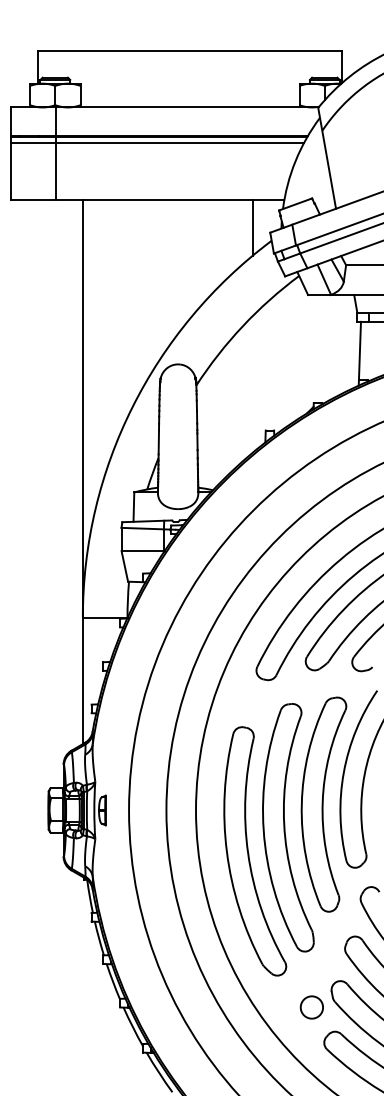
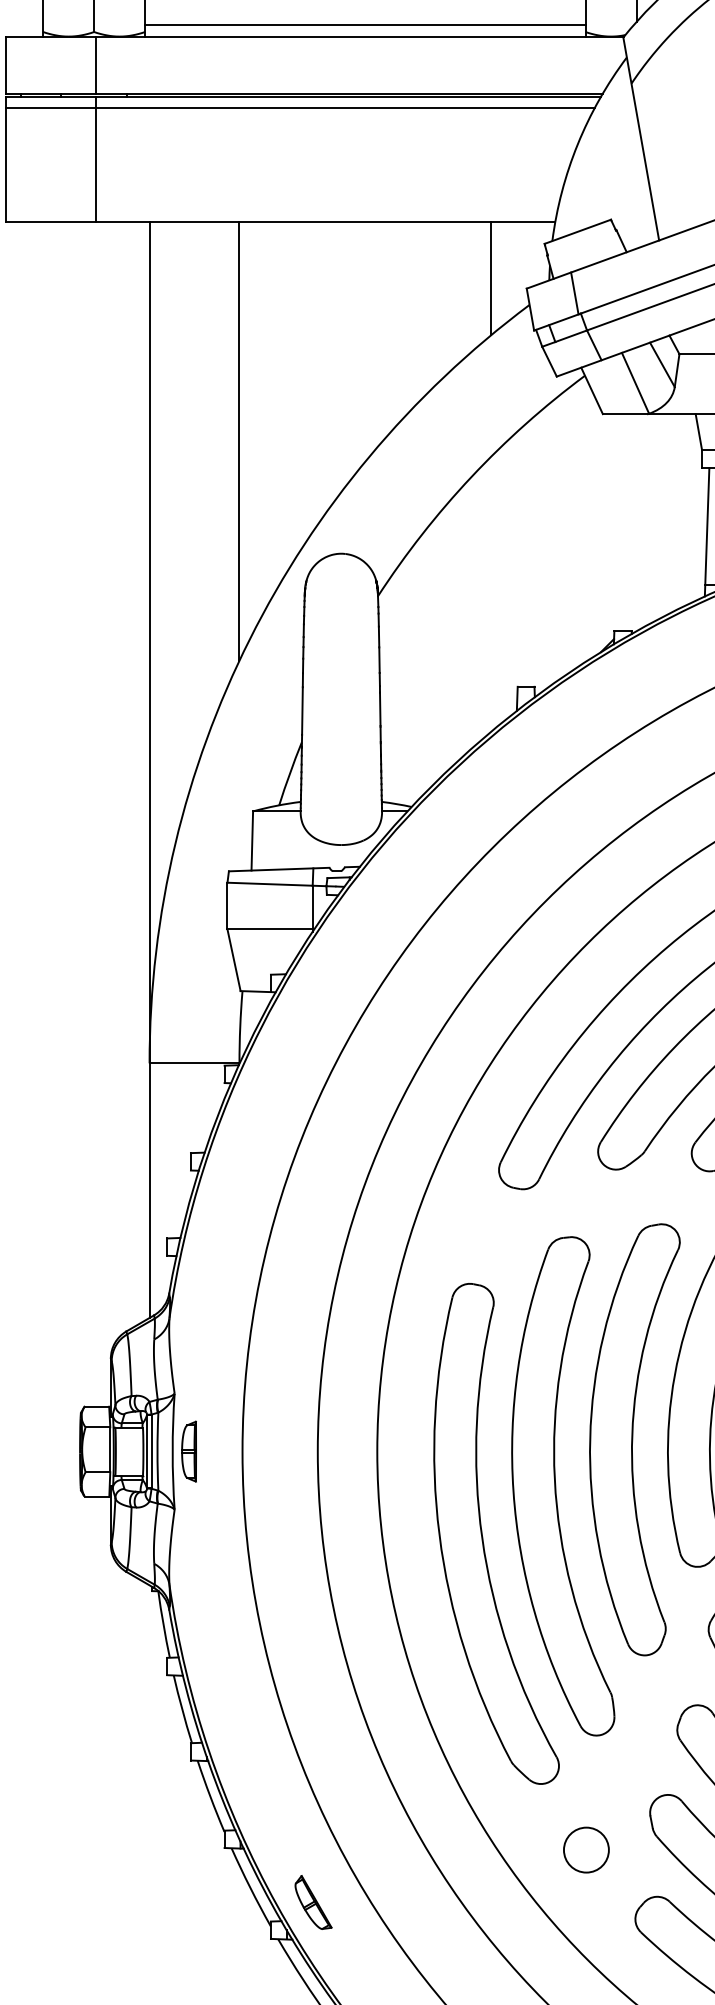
line: (189, 101) -> (364, 24), added
line: (127, 308) -> (239, 441), added
circle: (311, 1007) -> (585, 1850), moved
part: (164, 1034) -> (313, 1902), added

